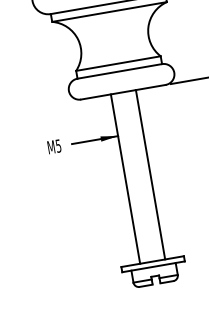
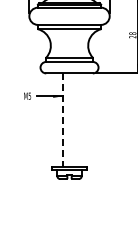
line: (150, 173) -> (76, 119), removed
line: (125, 179) -> (62, 120), solid -> dashed

